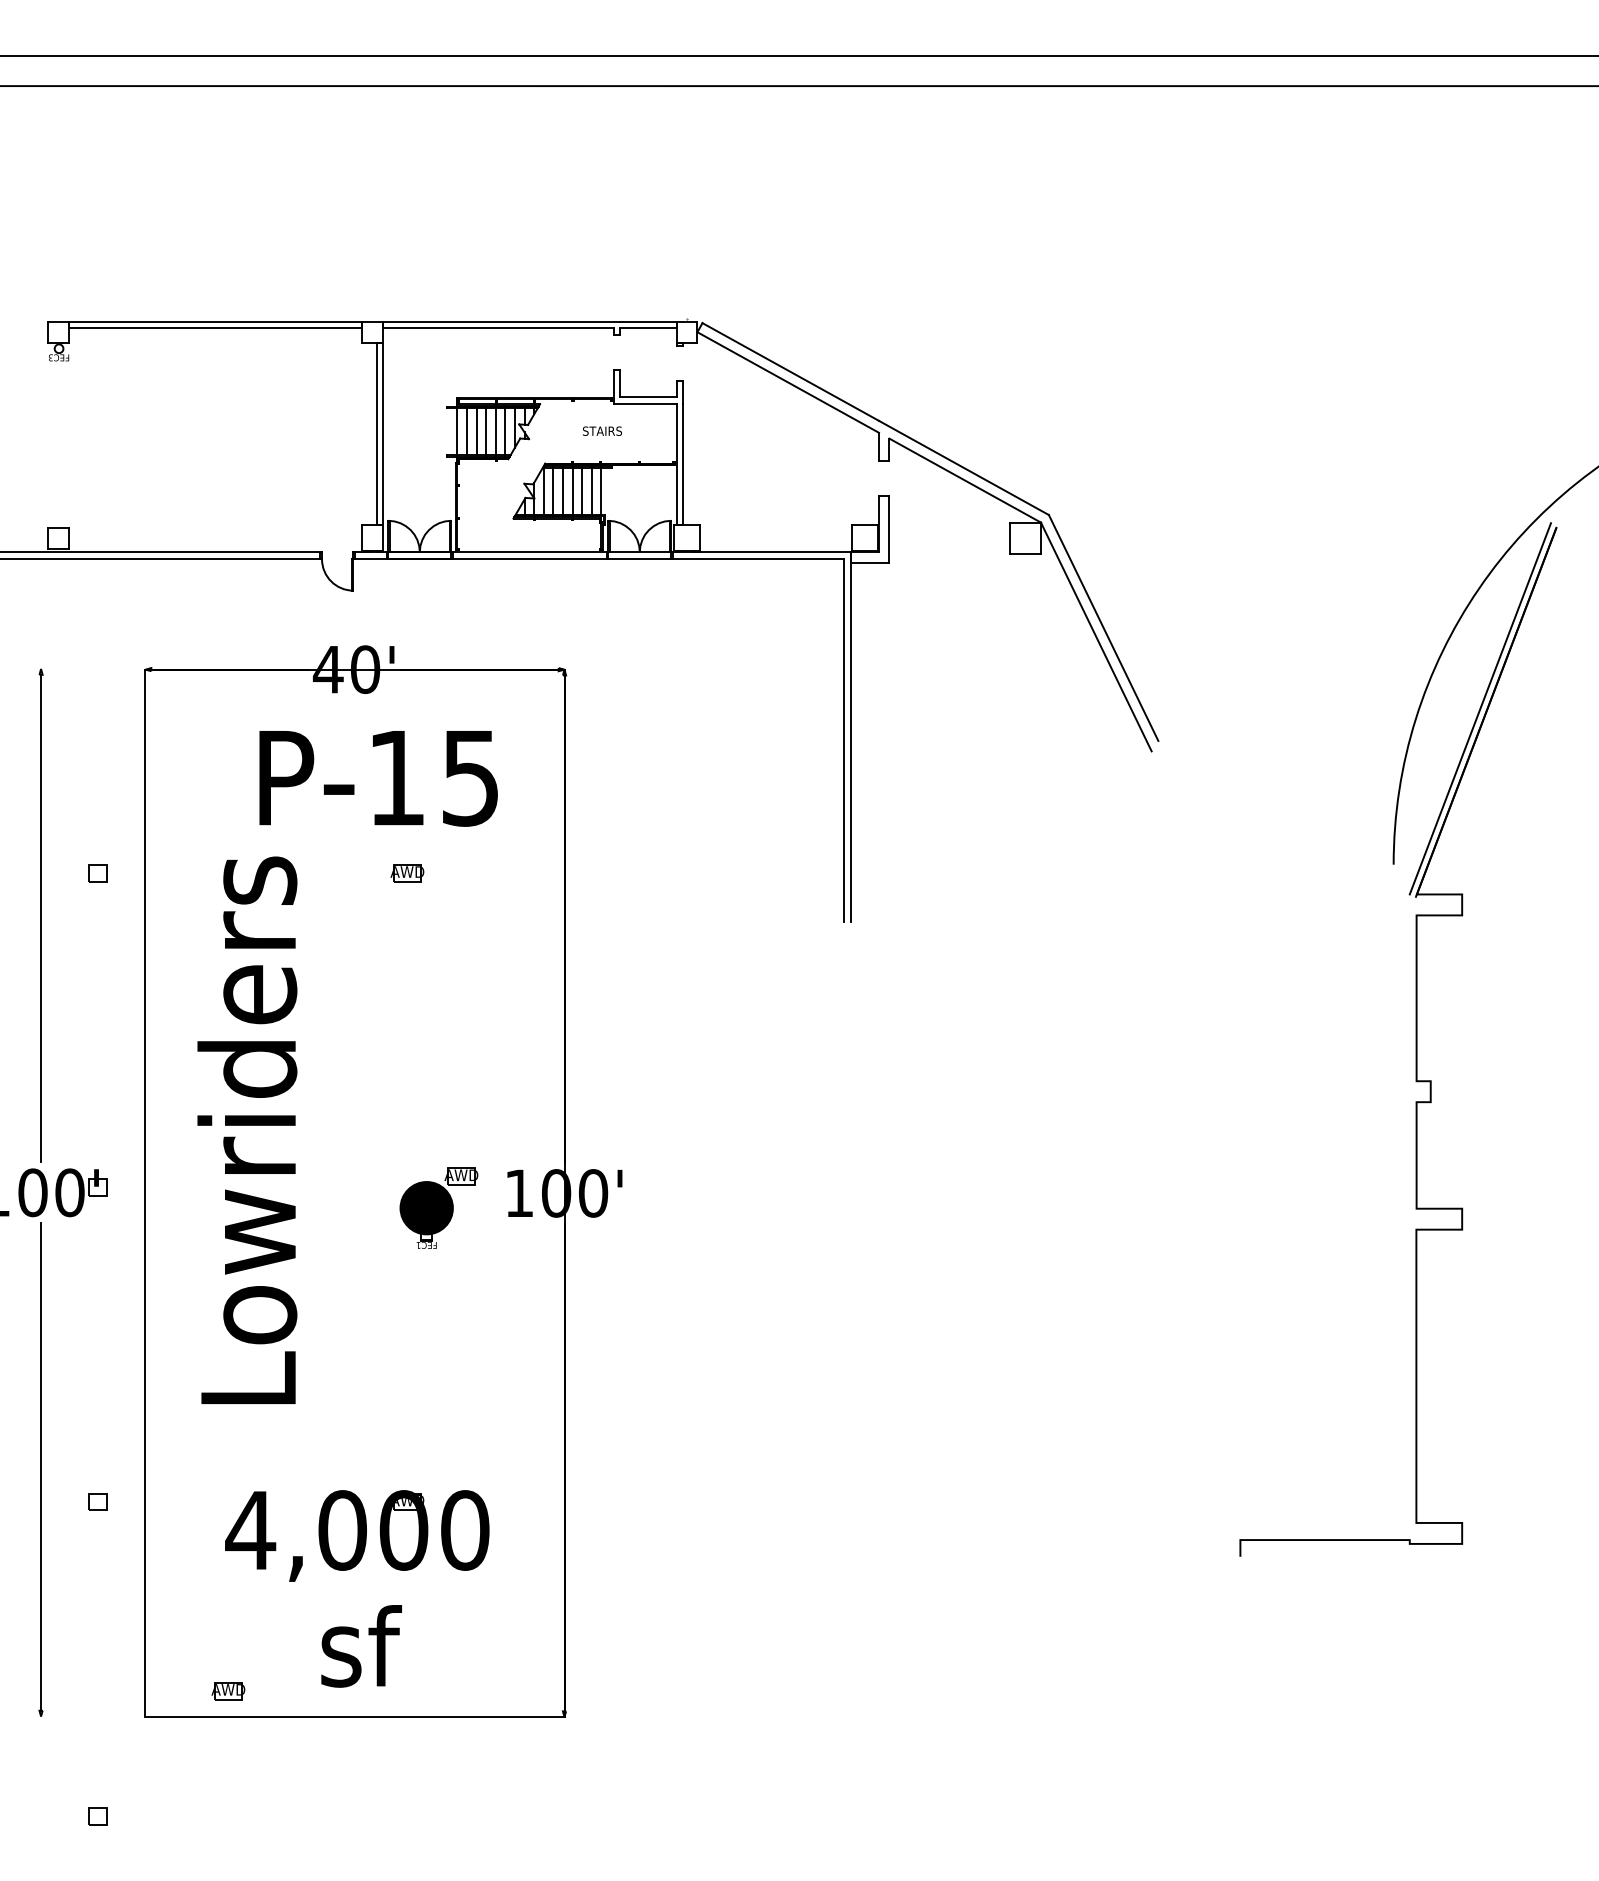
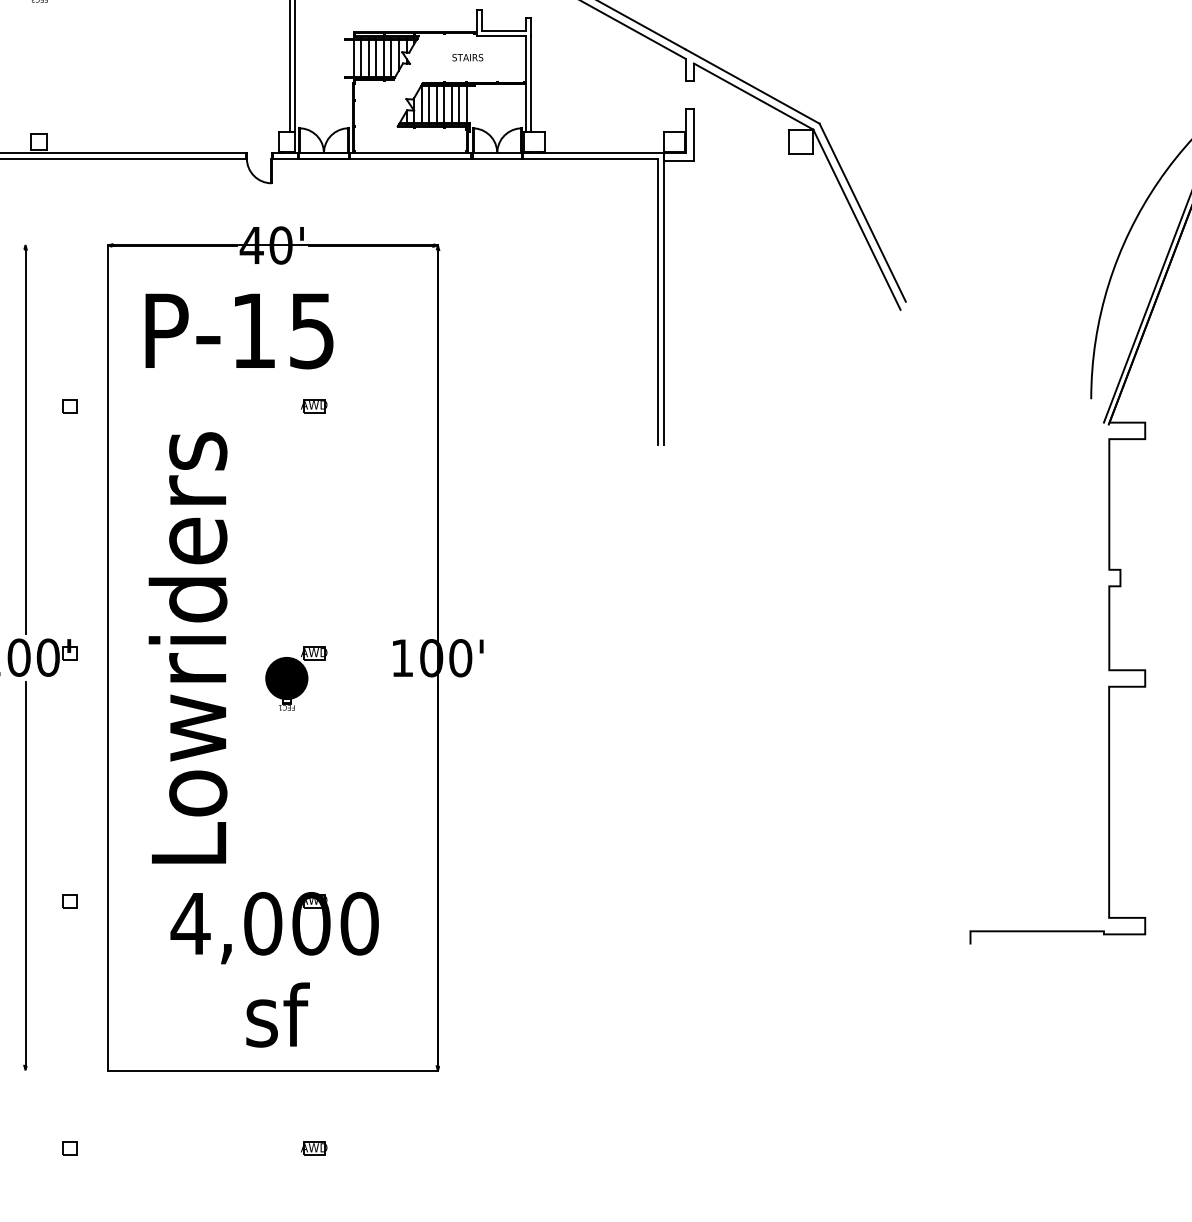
text: (378, 778) -> (239, 331), moved
text: (247, 1129) -> (188, 647), moved
part: (438, 1207) -> (296, 677), moved
part: (228, 1691) -> (314, 1149), moved

